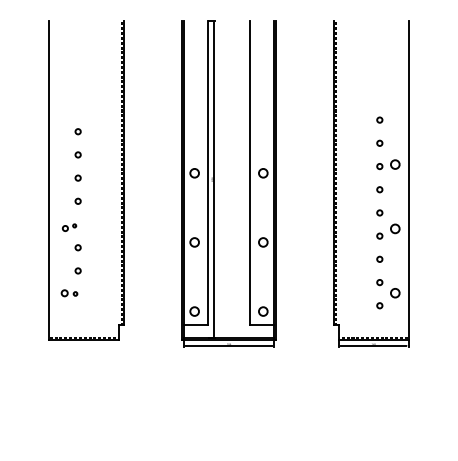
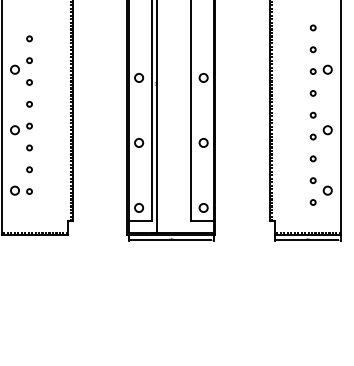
circle: (62, 164) -> (14, 69), added
part: (69, 227) -> (21, 128), size x1.67
part: (69, 293) -> (21, 190), size x1.43

